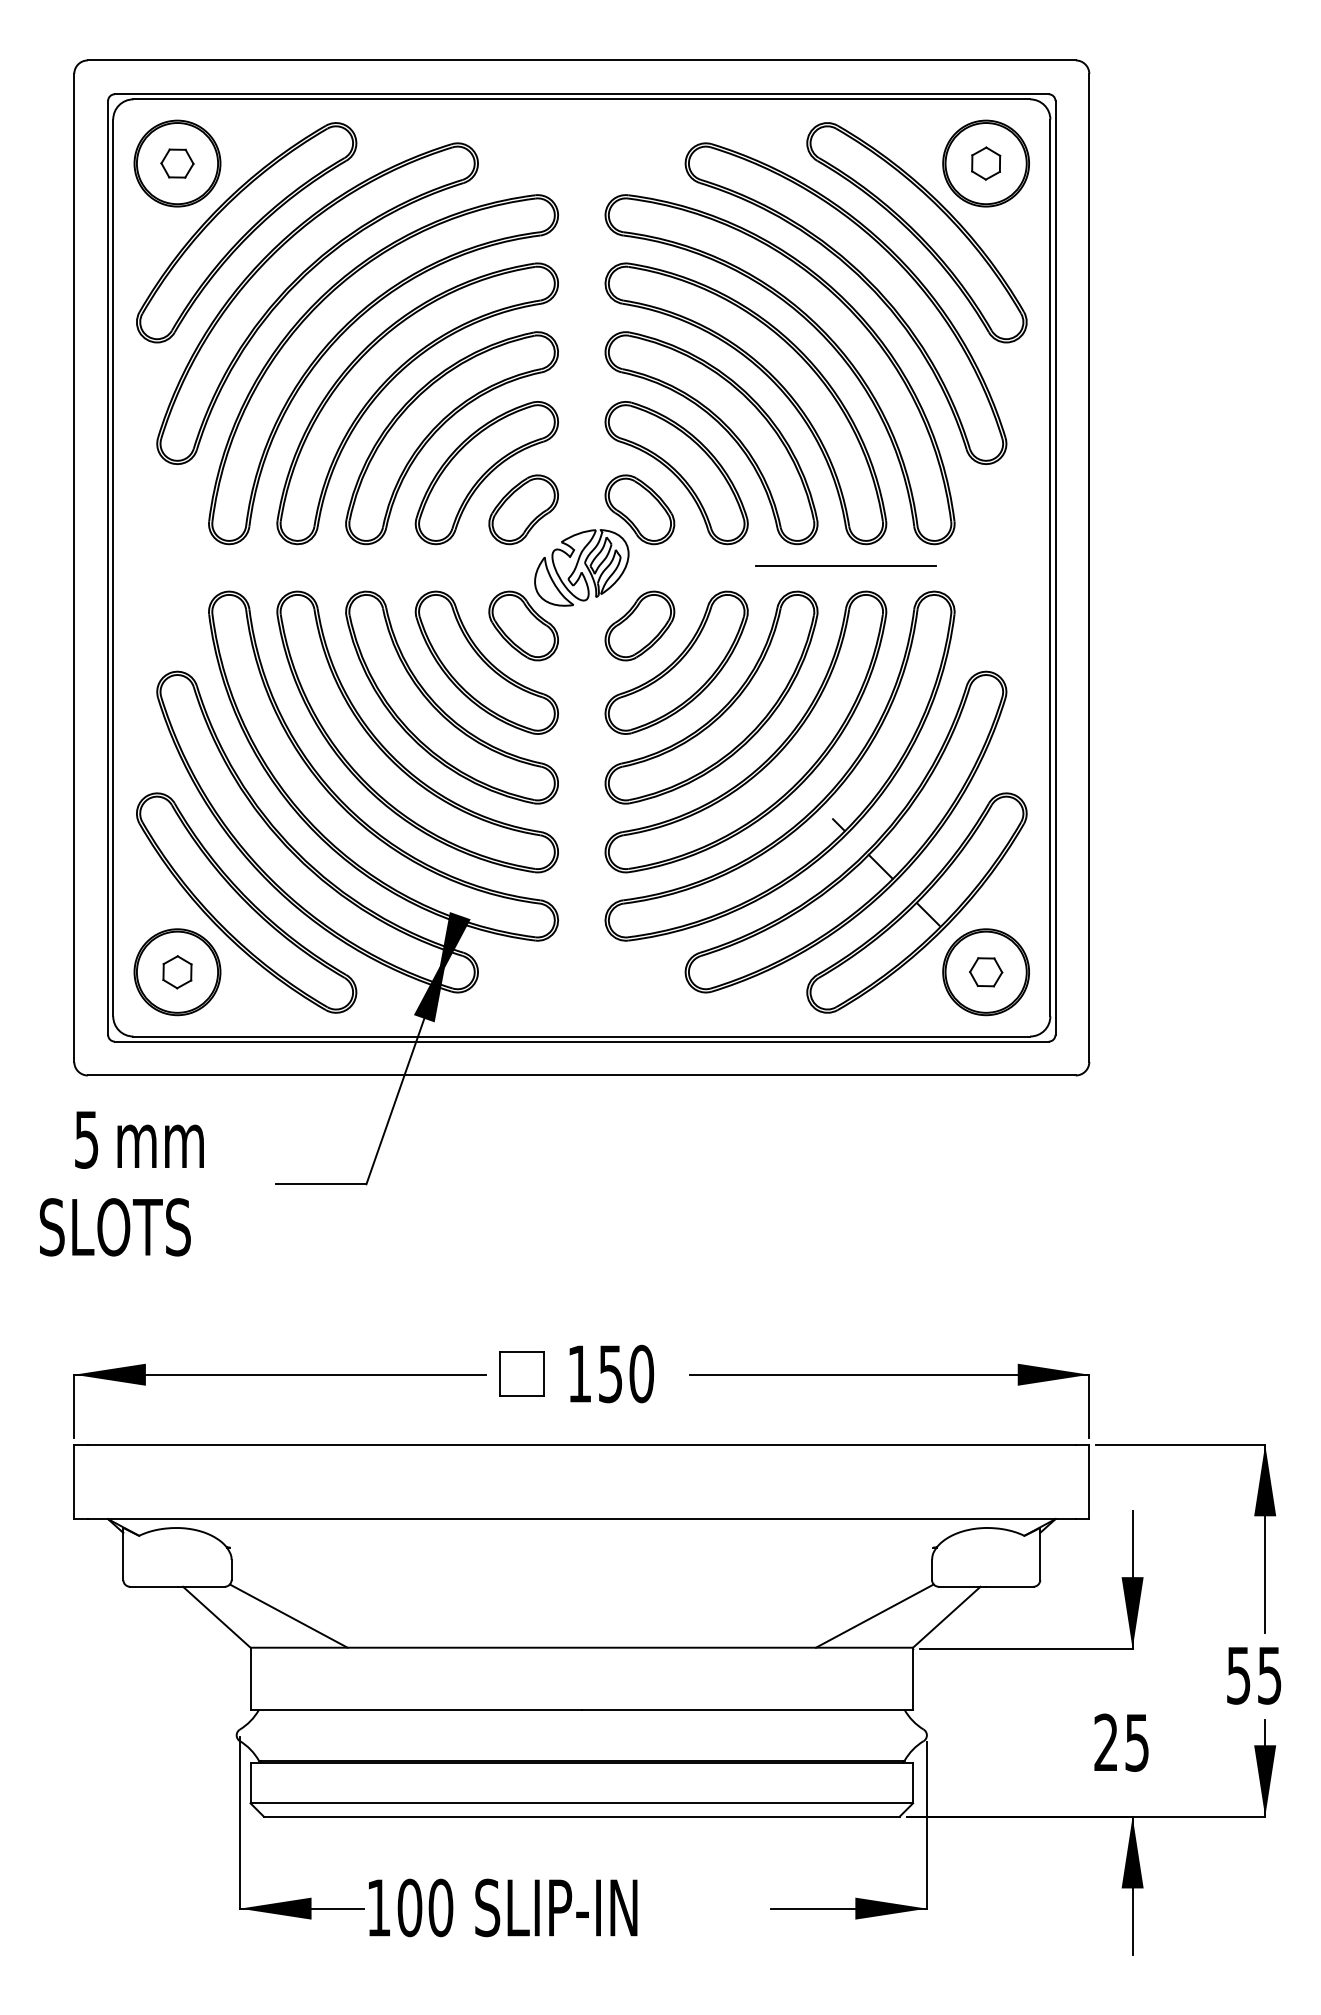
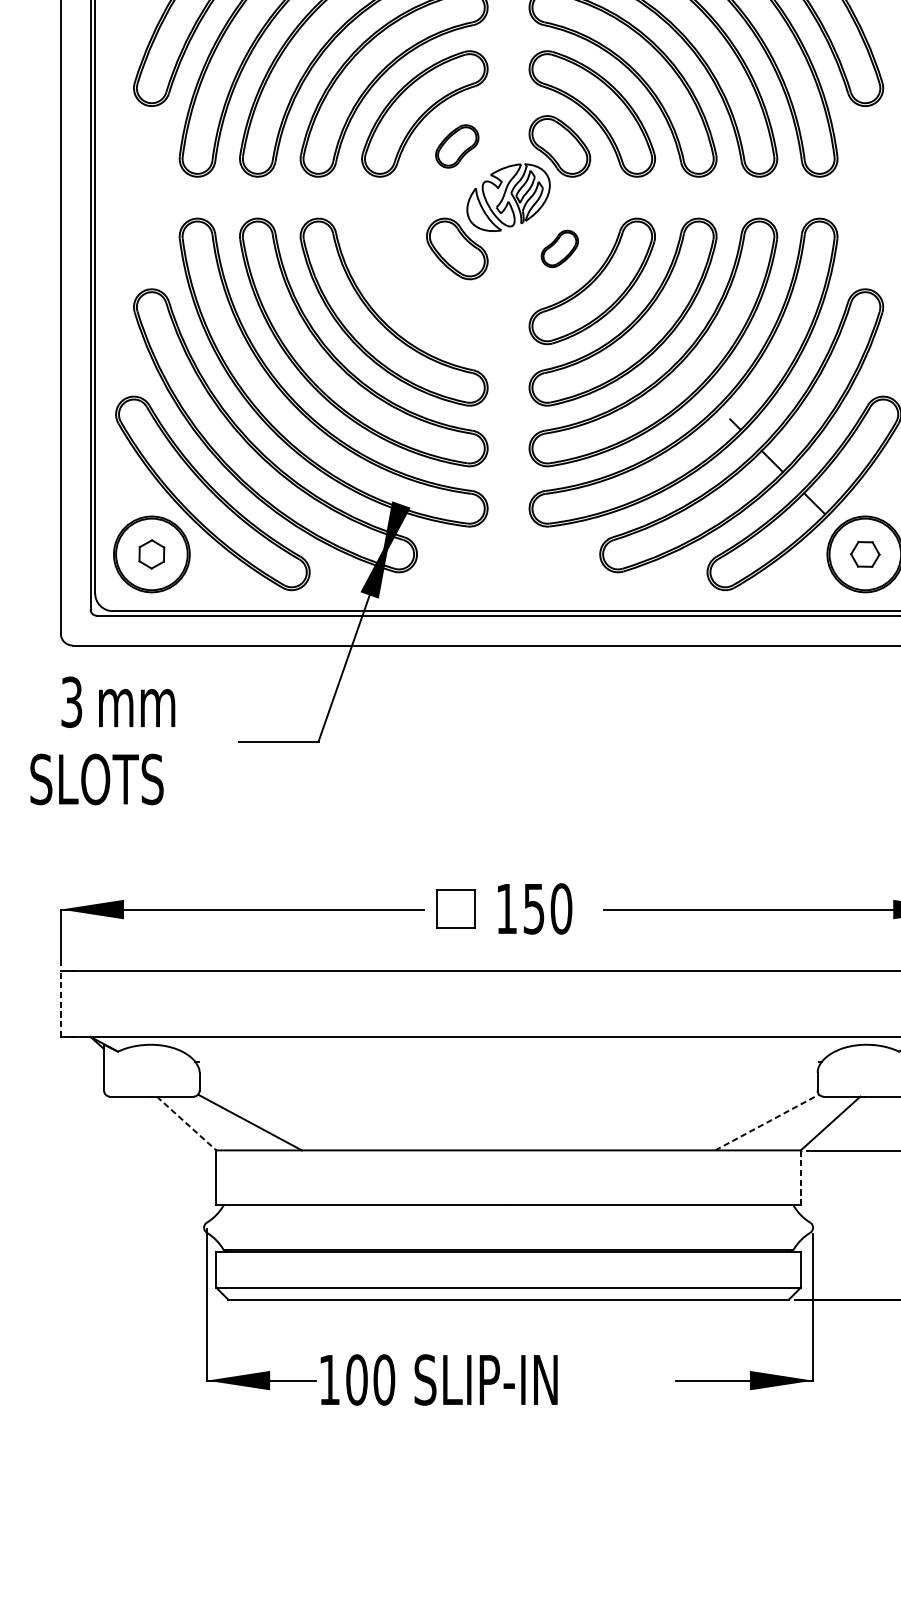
part: (523, 509) -> (457, 146), size x0.7
line: (845, 566) -> (741, 196), removed
part: (639, 625) -> (559, 248), size x0.6
part: (486, 662) -> (424, 281), removed
text: (86, 1139) -> (71, 702), 5 -> 3
line: (74, 1481) -> (60, 1003), solid -> dashed
line: (874, 1616) -> (766, 1122), solid -> dashed
line: (217, 1617) -> (187, 1123), solid -> dashed
line: (913, 1678) -> (801, 1177), solid -> dashed

